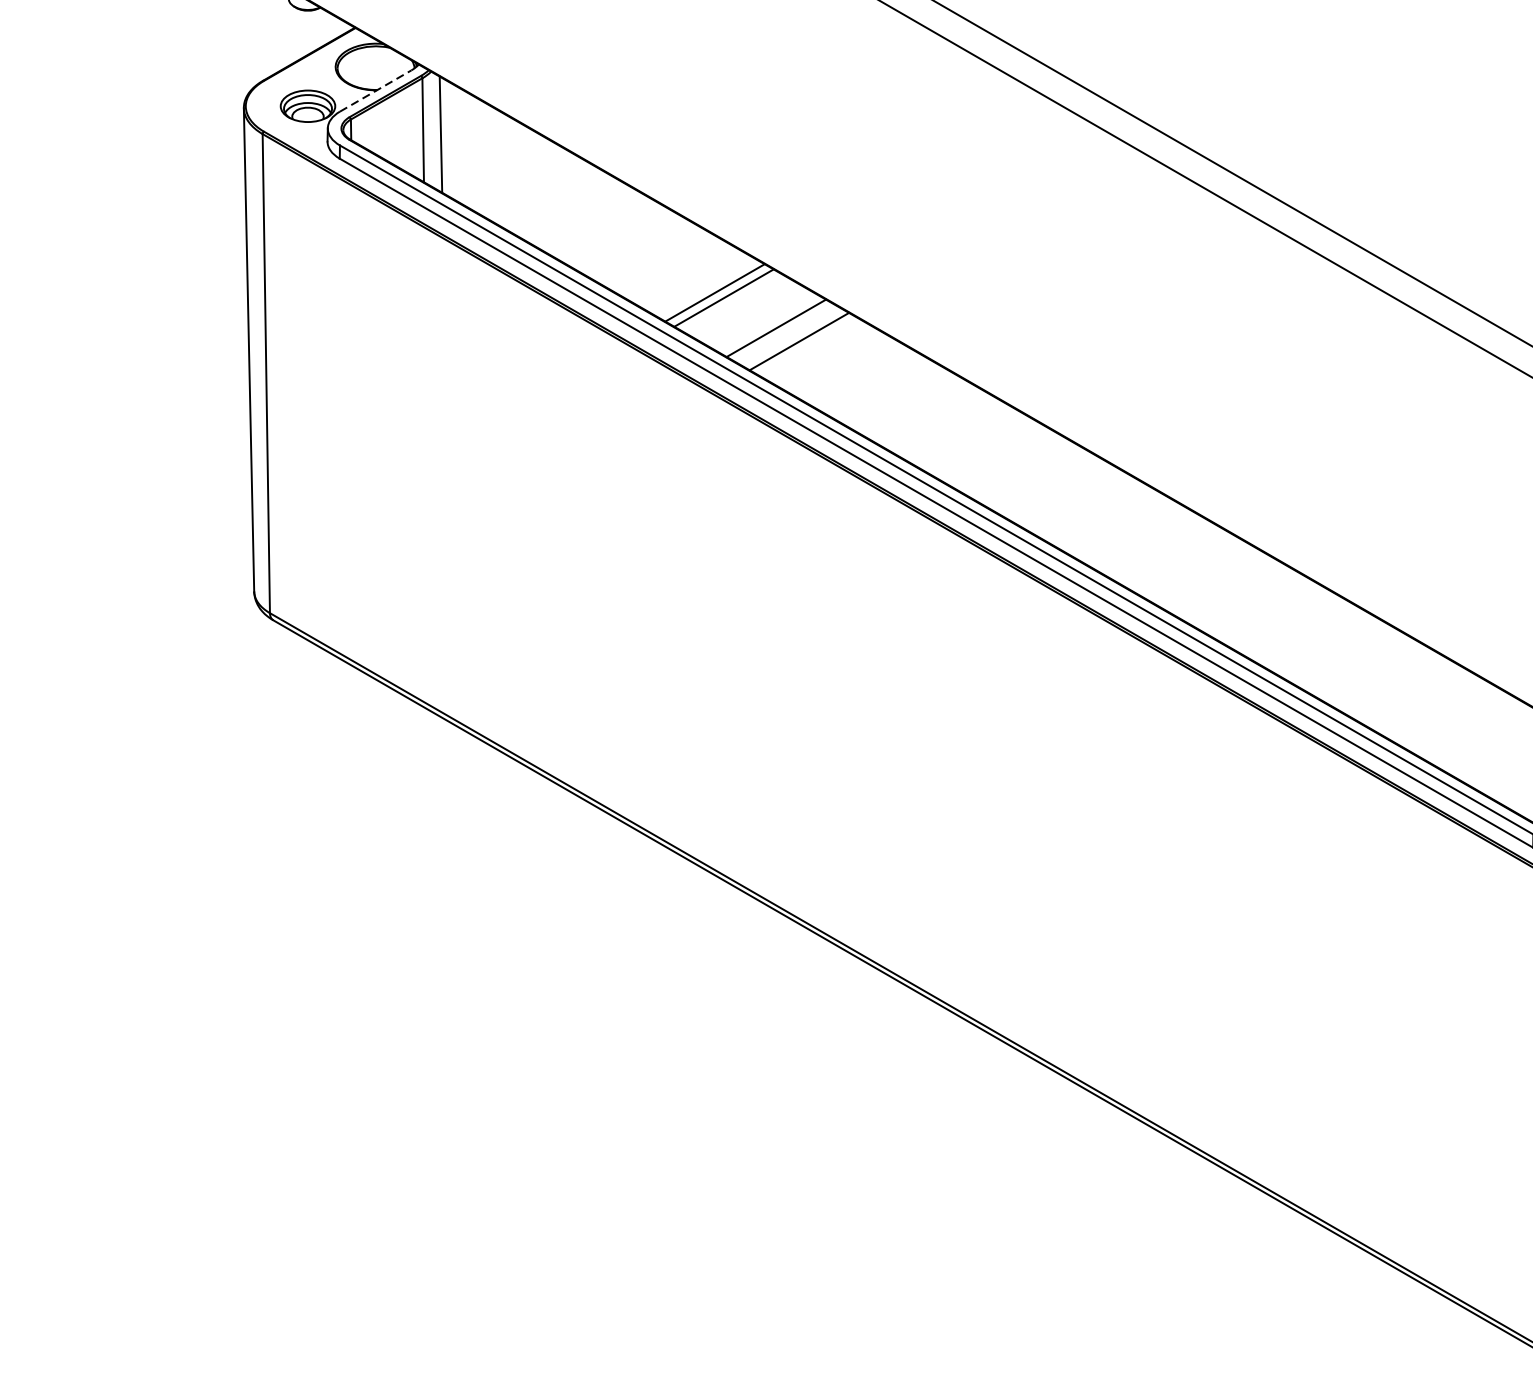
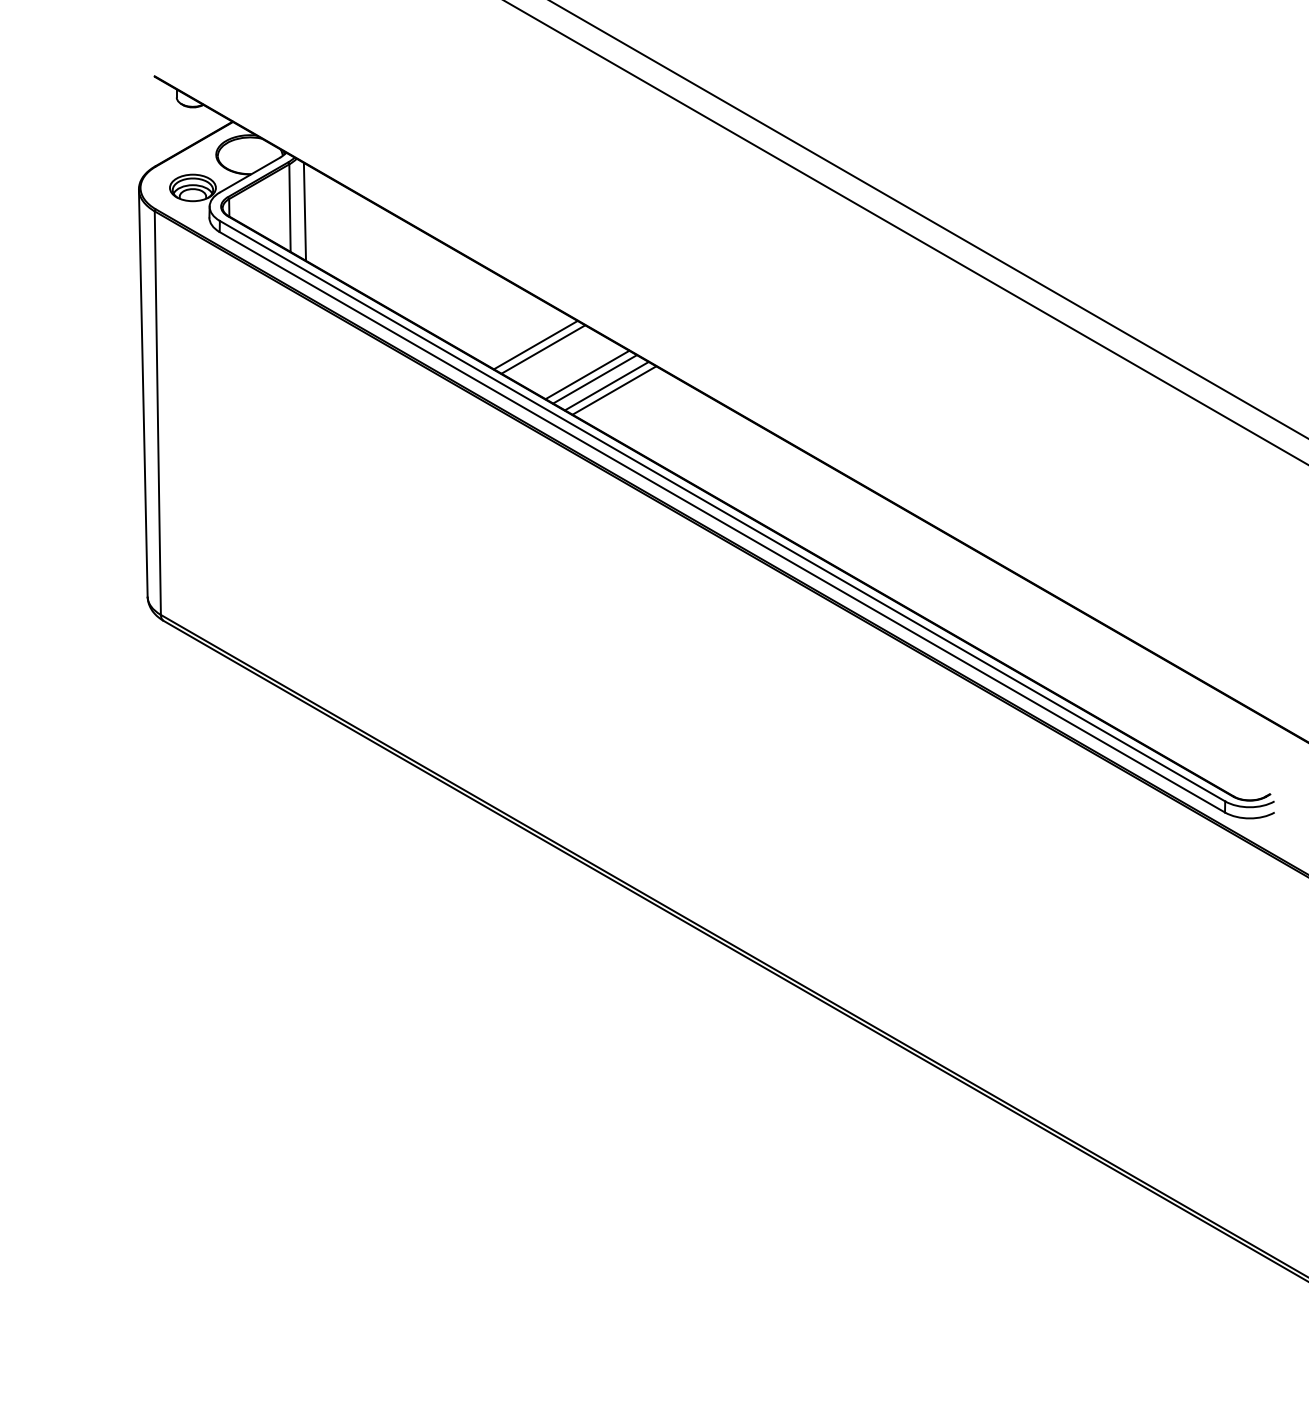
line: (375, 91) -> (249, 175), dashed -> solid
line: (784, 333) -> (594, 379), added
line: (808, 346) -> (614, 390), added

